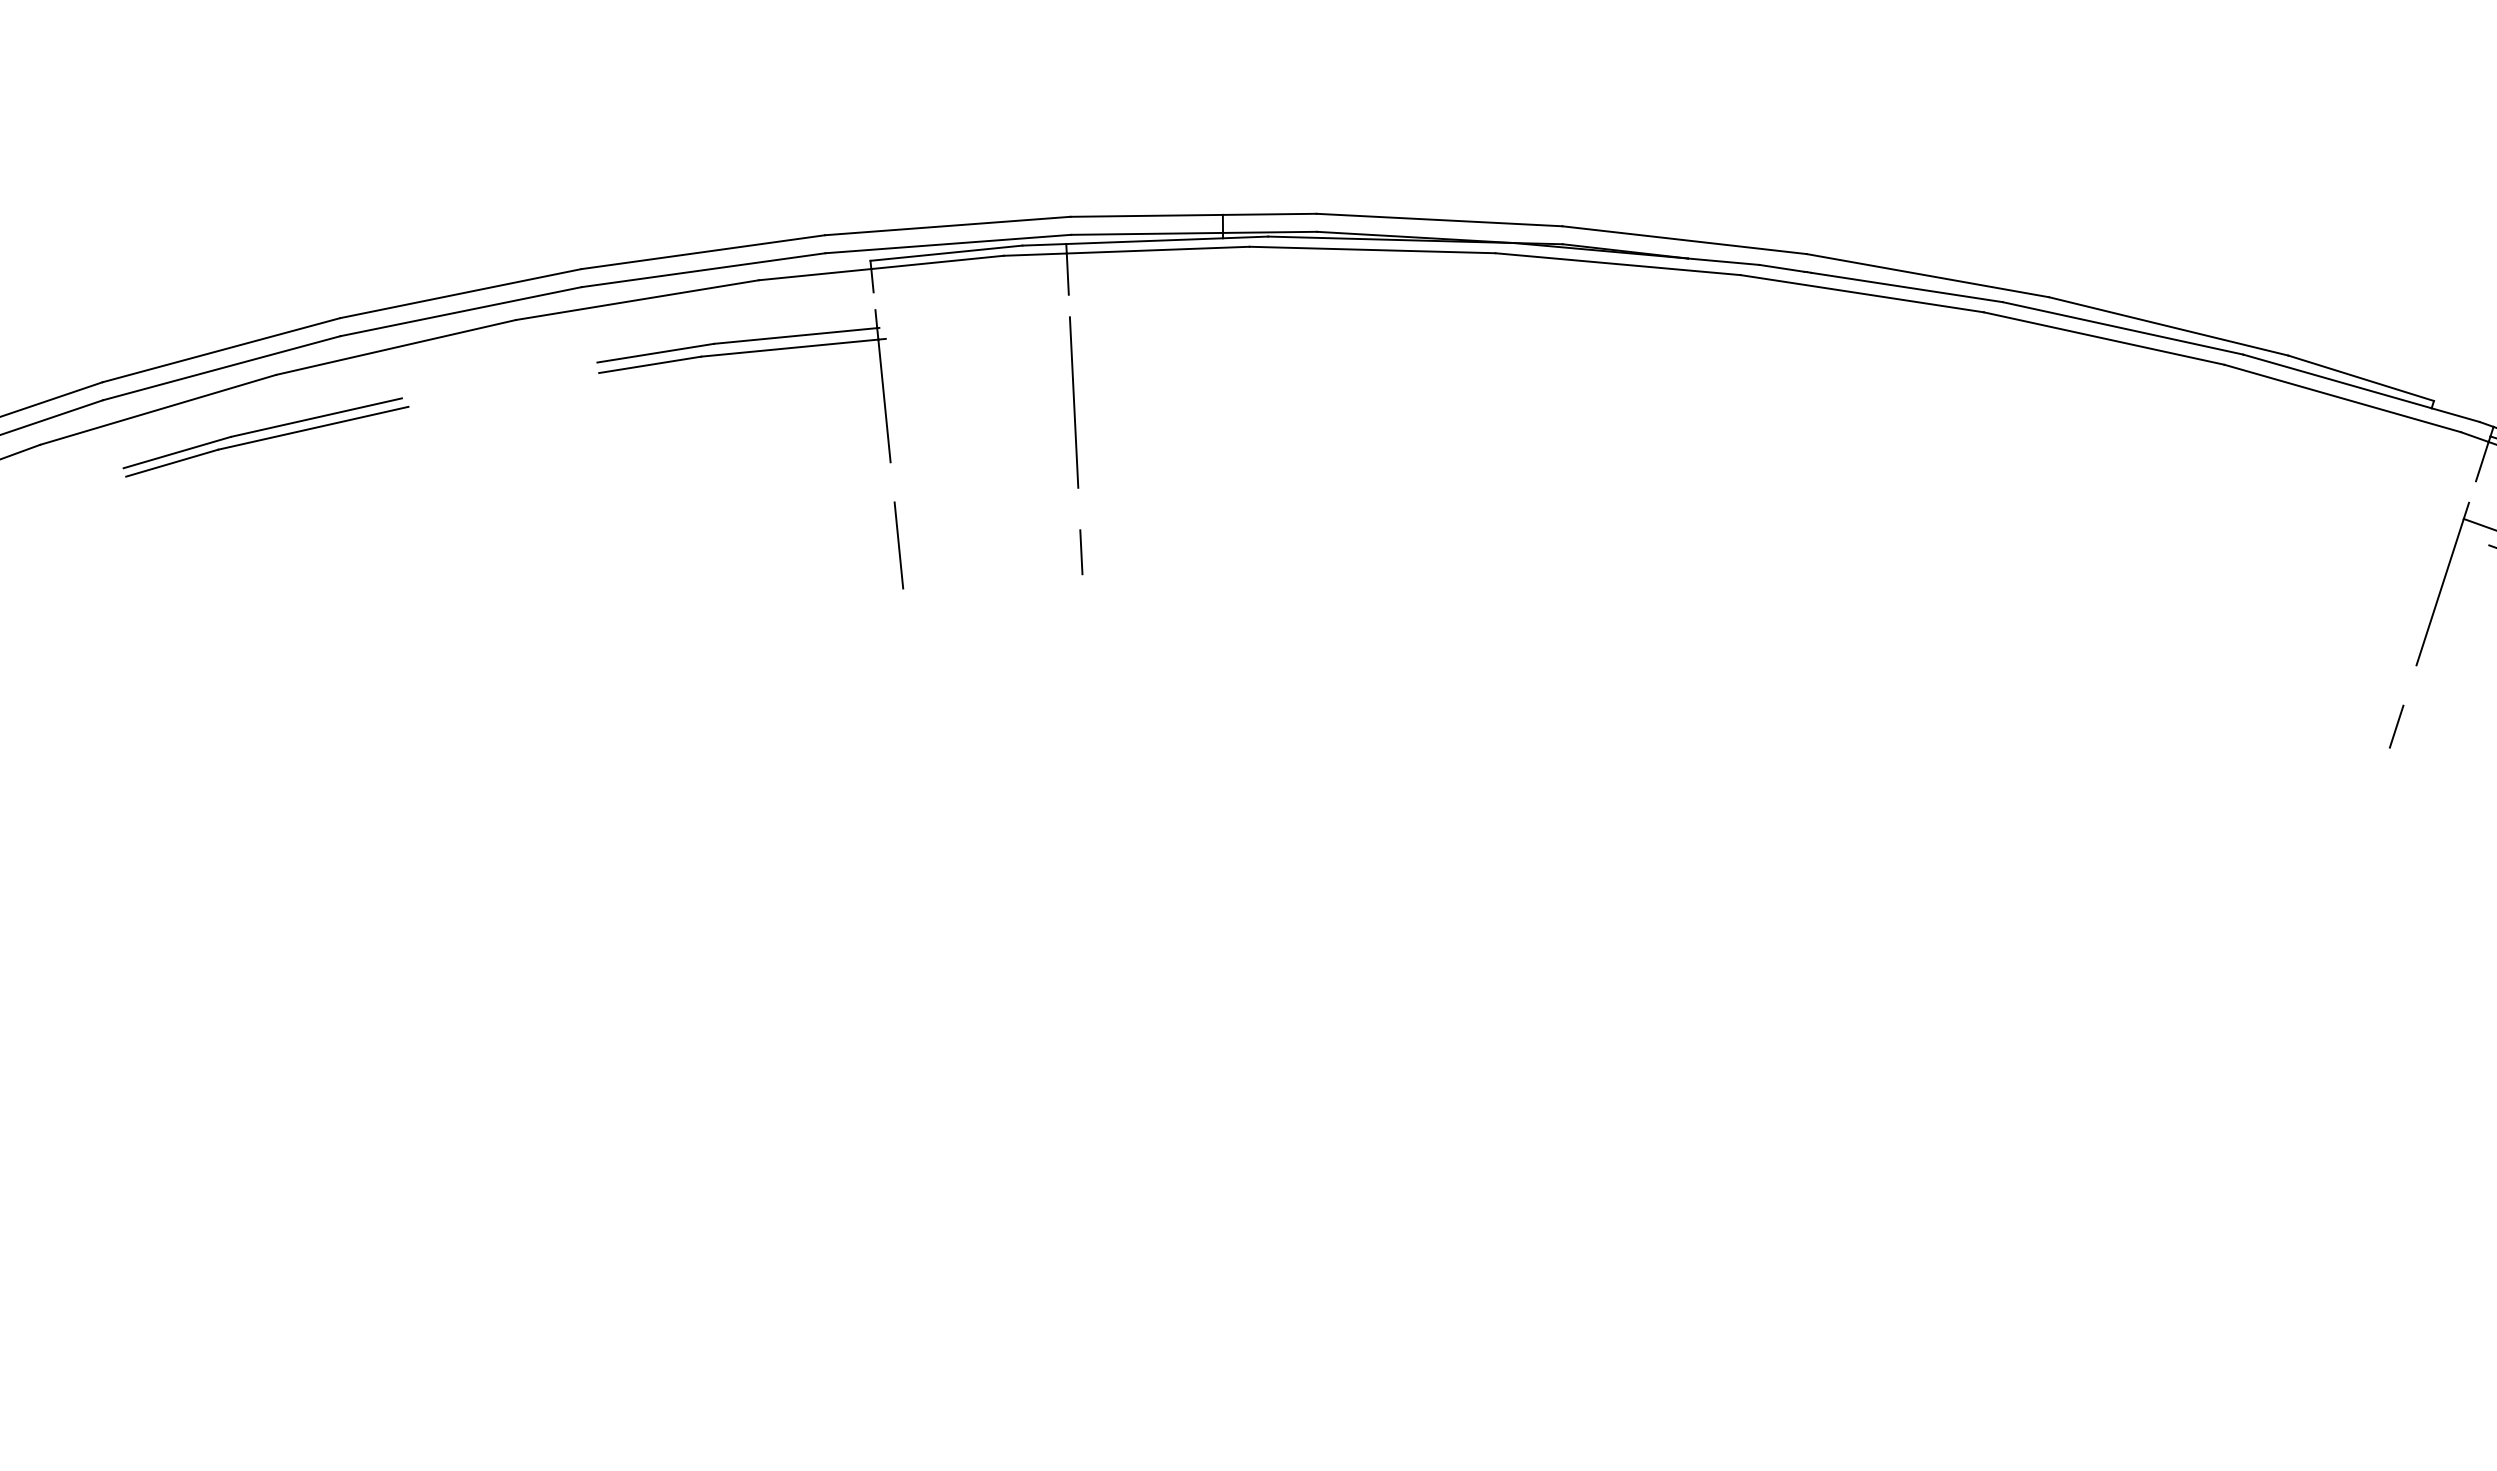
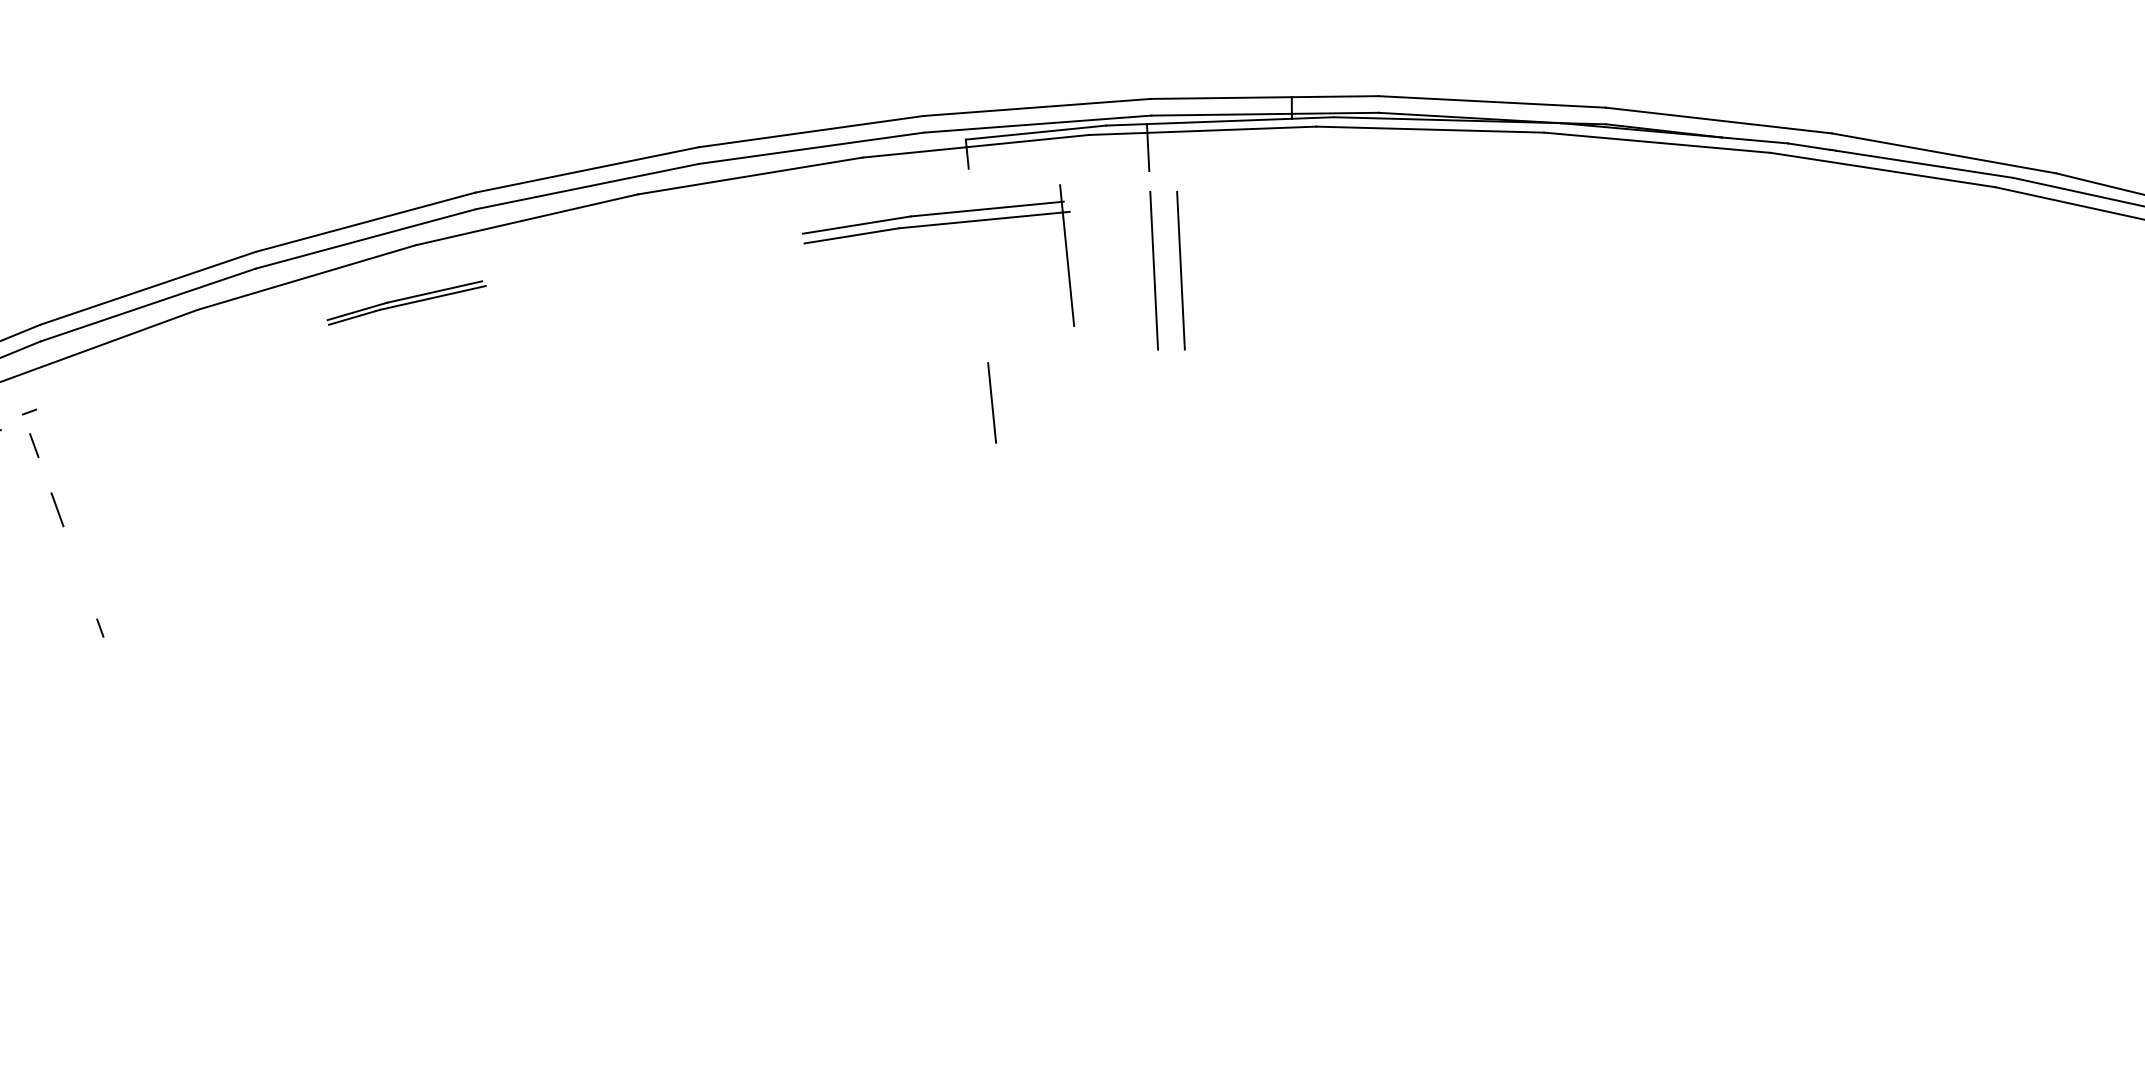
part: (737, 354) -> (932, 226), moved
line: (1103, 402) -> (1181, 270), added
part: (265, 437) -> (406, 303), size x0.6
line: (1081, 552) -> (1161, 409), removed

